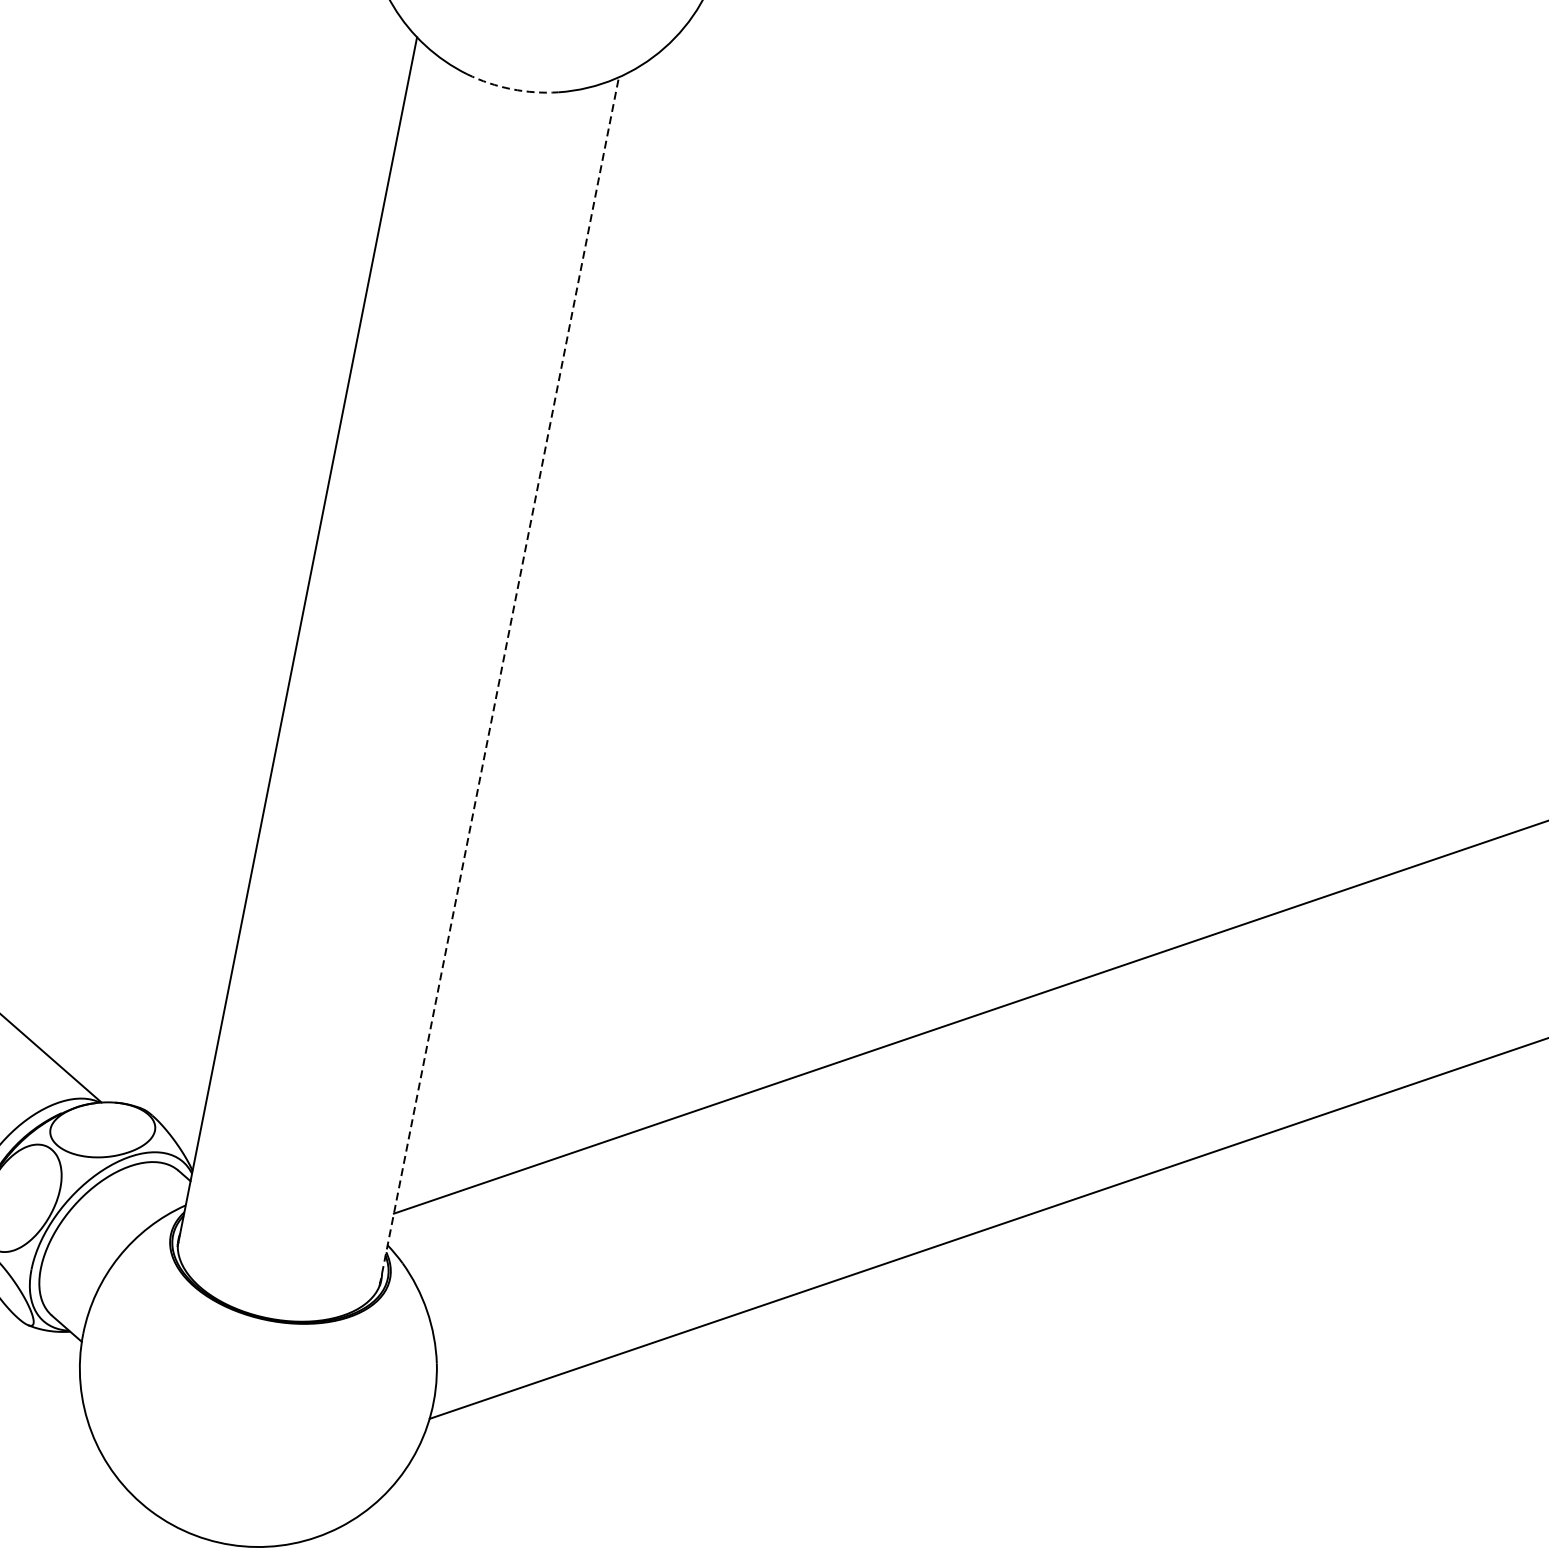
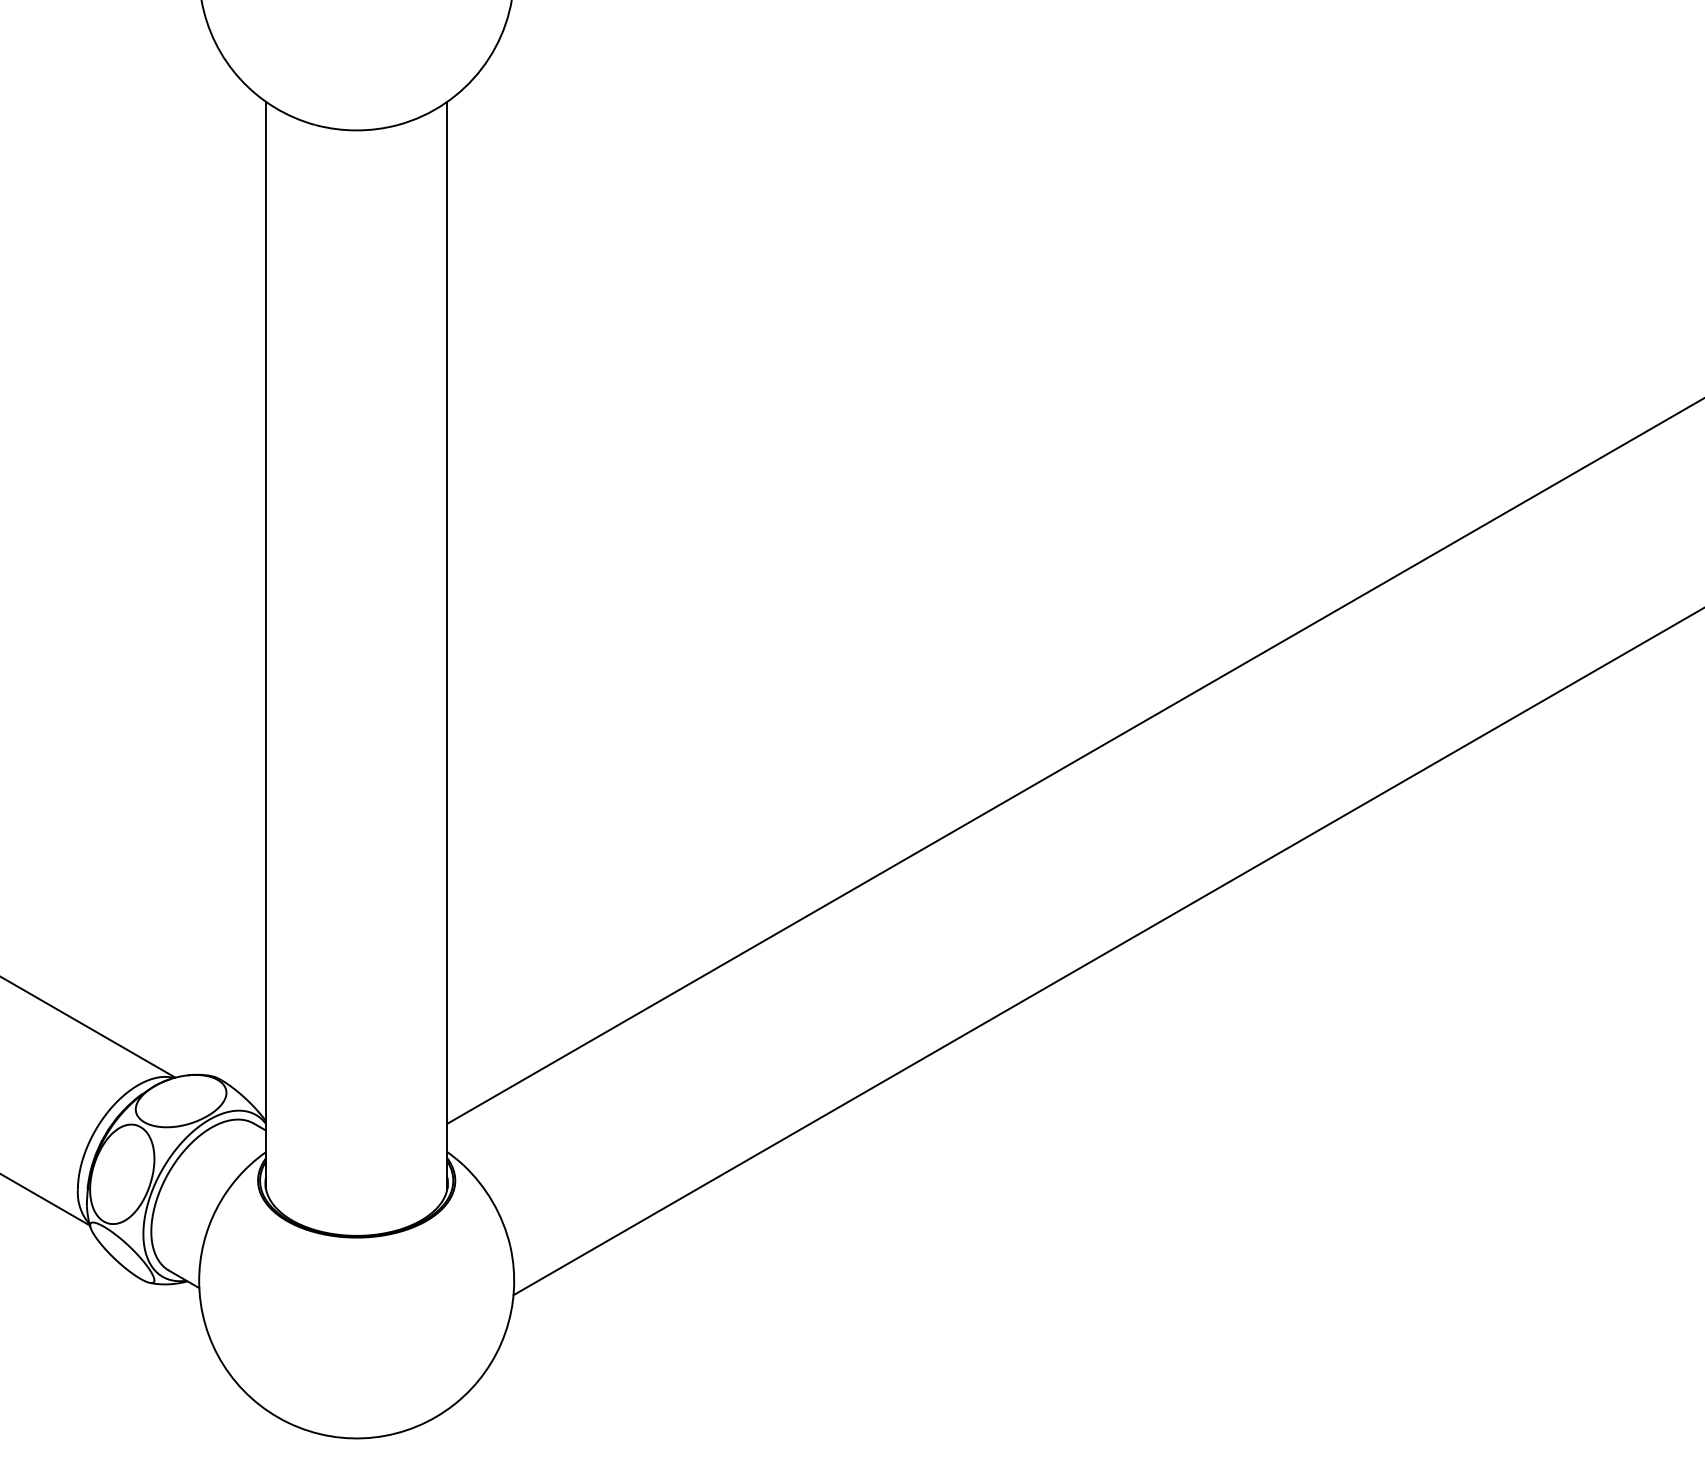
arc: (511, 89) -> (356, 130), dashed -> solid
line: (499, 681) -> (447, 645), dashed -> solid

